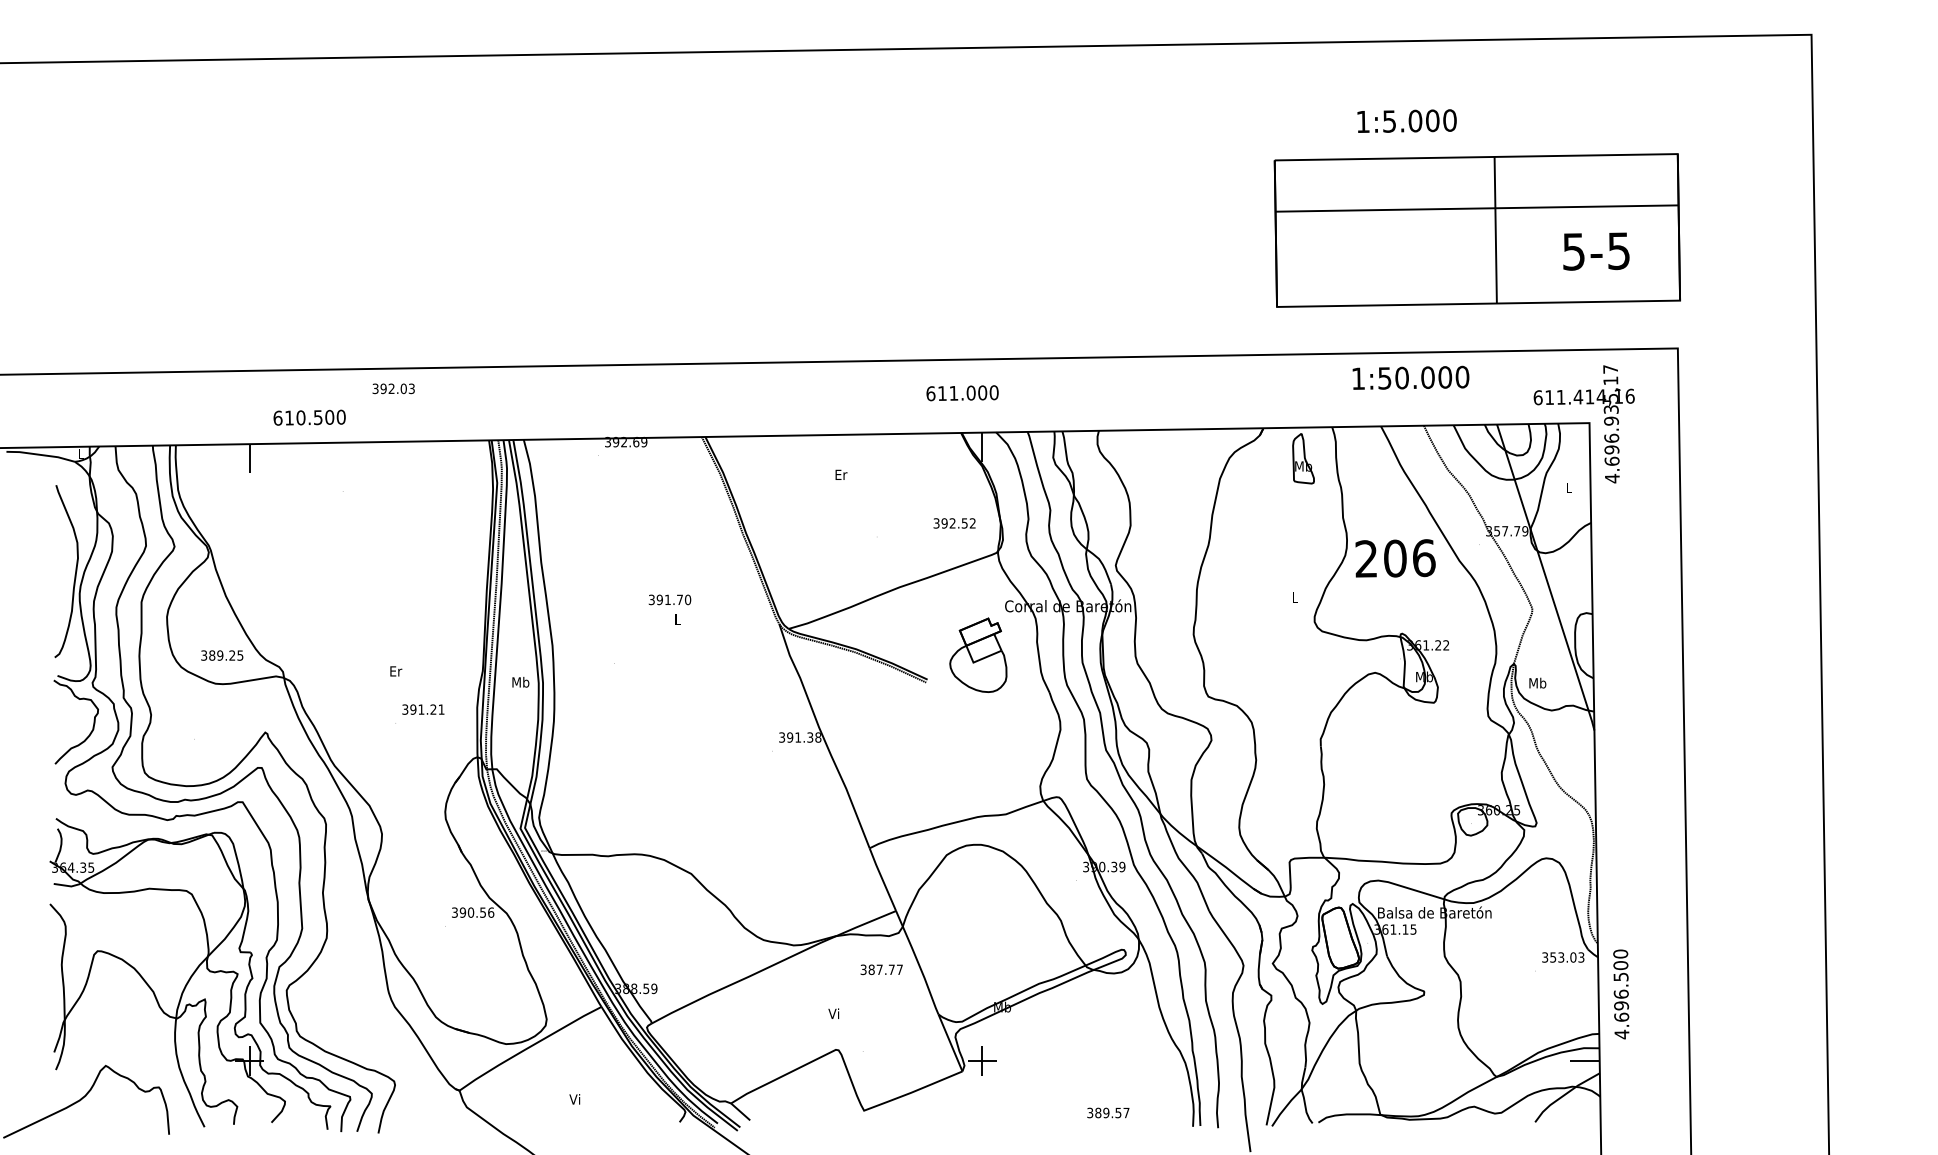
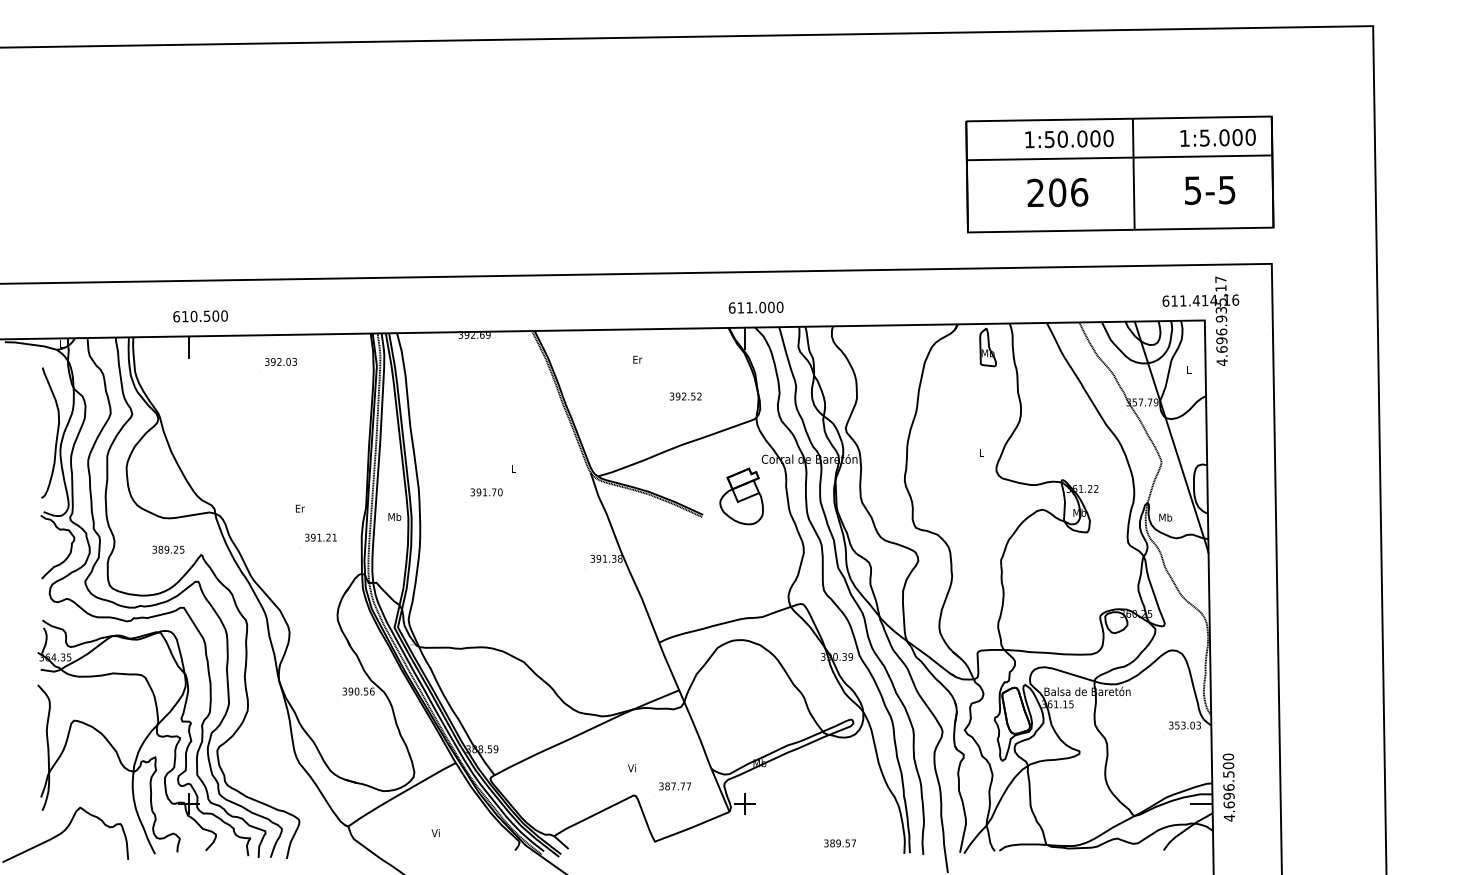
text: (1406, 120) -> (1217, 137), moved
text: (1410, 377) -> (1069, 138), moved
text: (393, 388) -> (280, 361), moved
text: (962, 393) -> (756, 307), moved
text: (309, 417) -> (200, 316), moved
text: (954, 523) -> (685, 396), moved
text: (1395, 558) -> (1057, 192), moved
text: (669, 599) -> (486, 492), moved
text: (222, 655) -> (168, 549), moved
text: (881, 969) -> (674, 786), moved
text: (1621, 994) -> (1229, 787), moved

